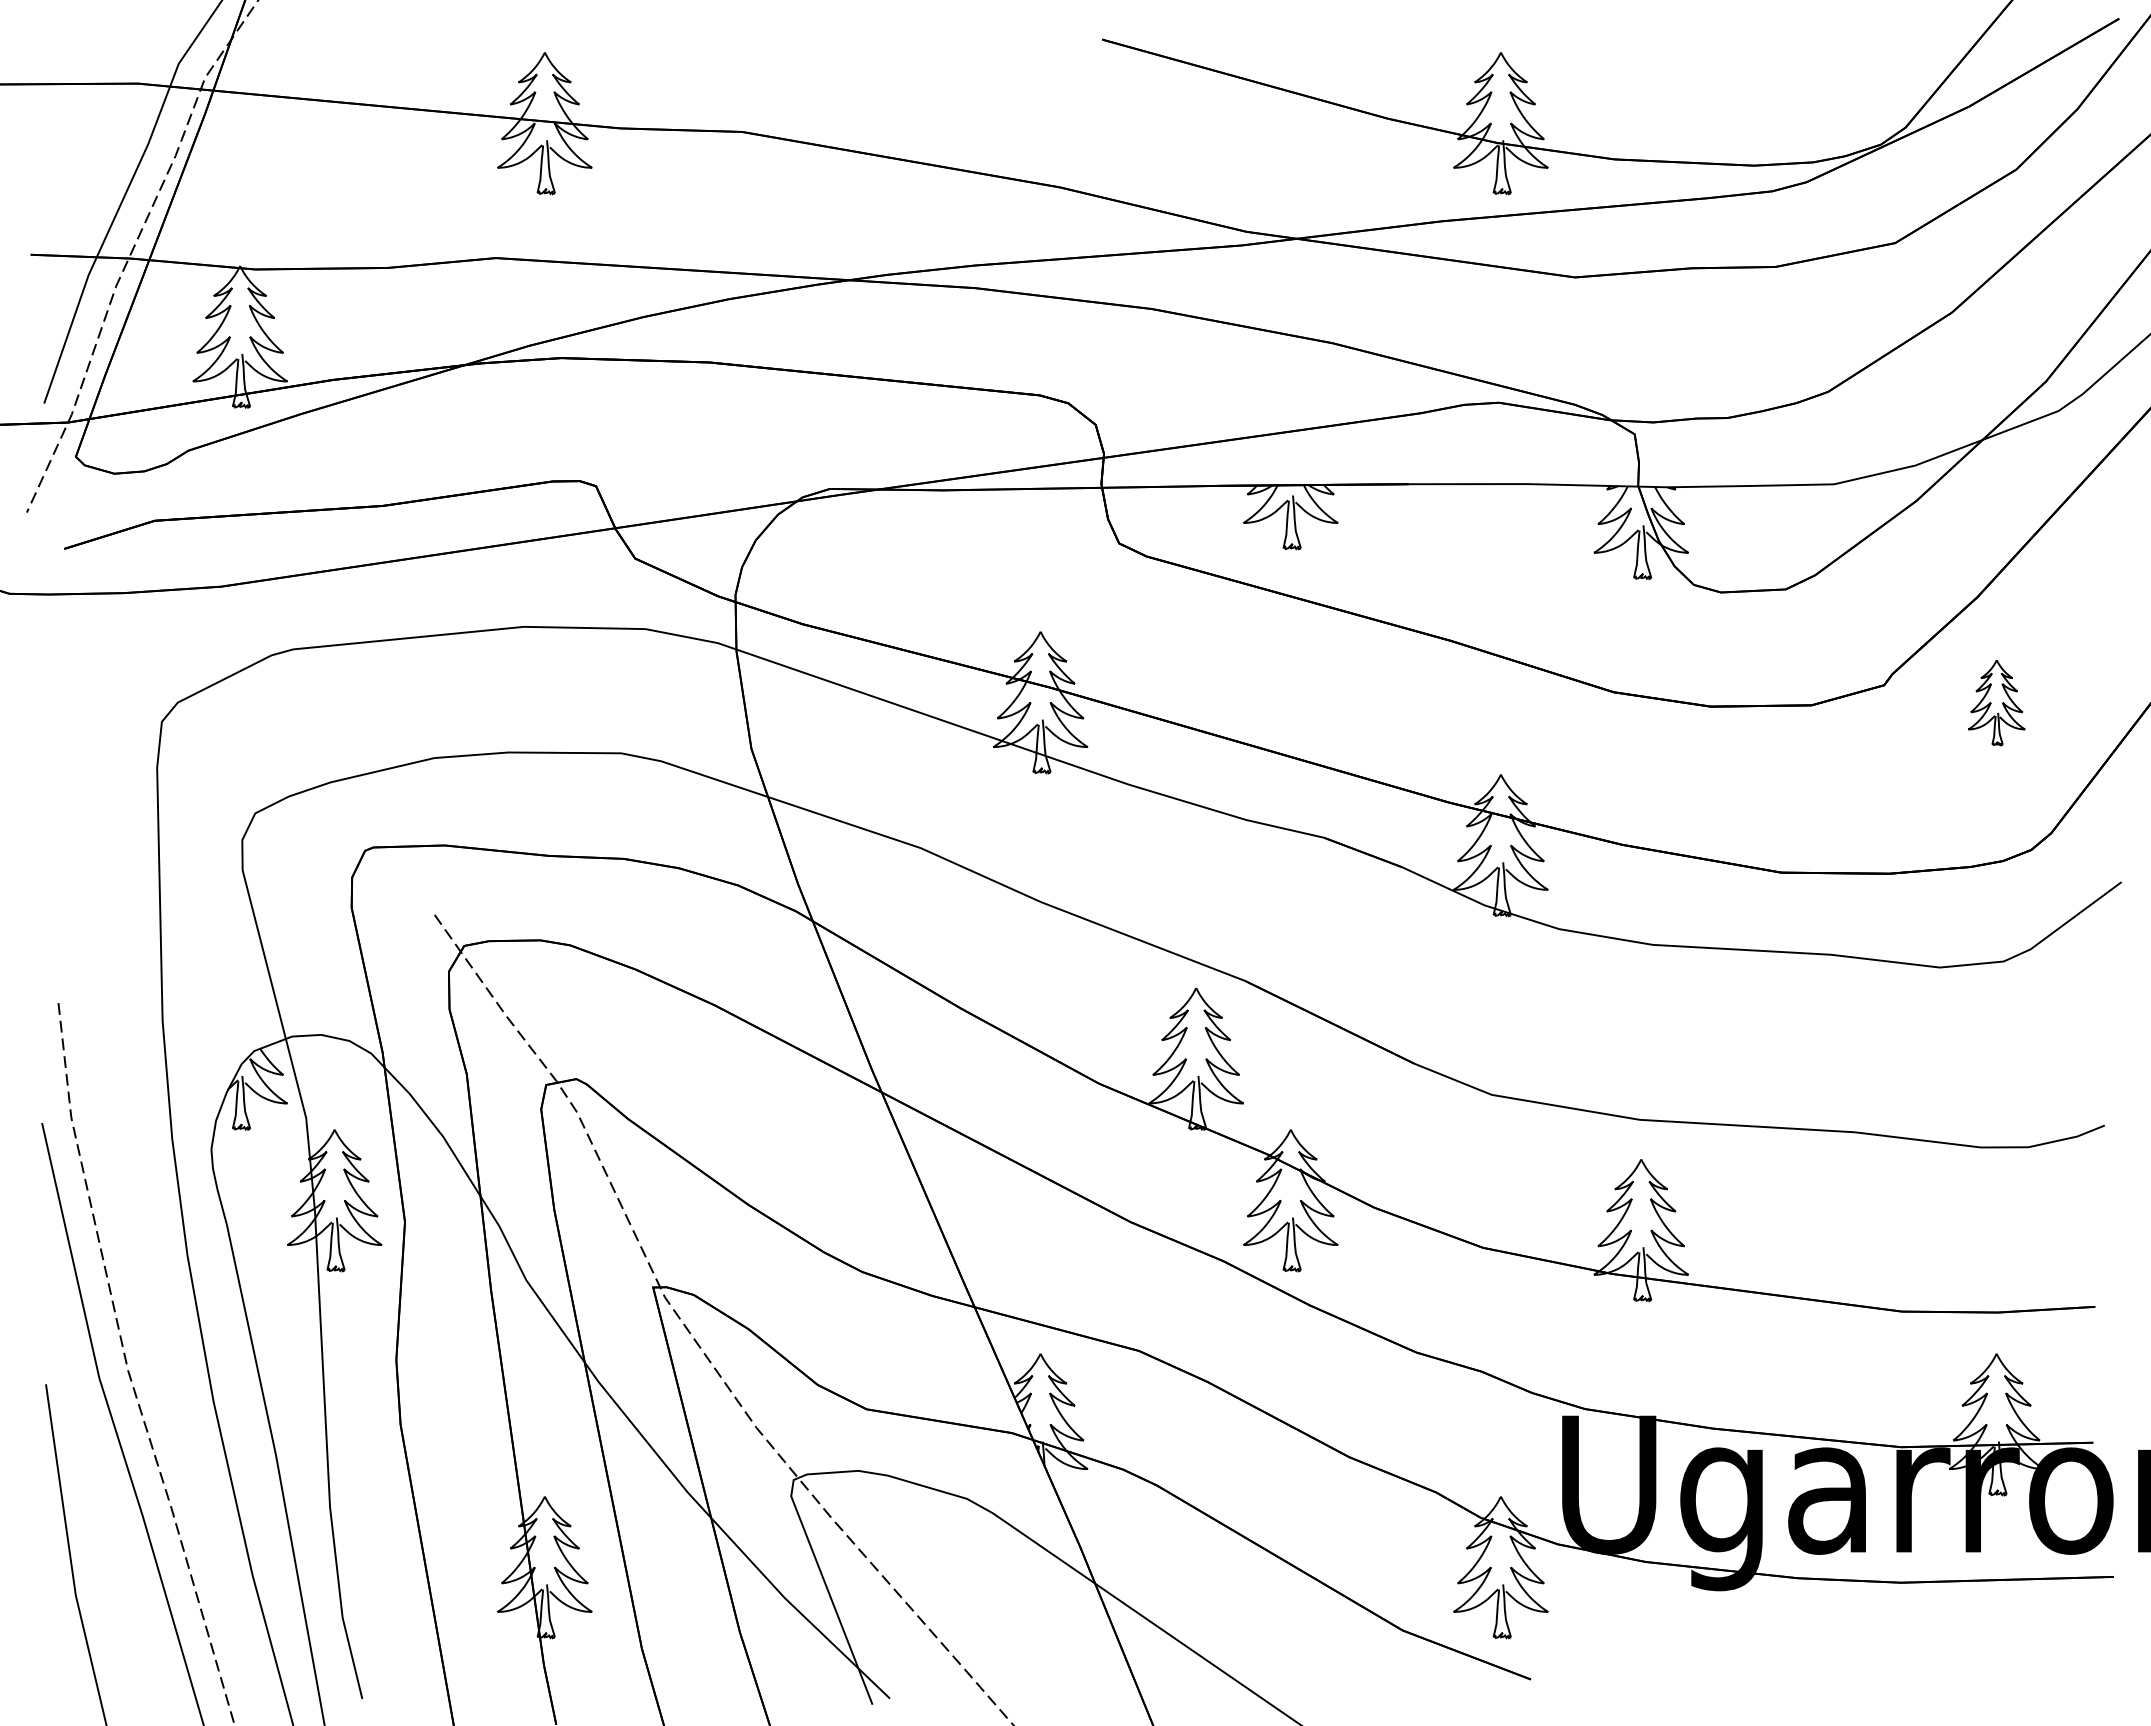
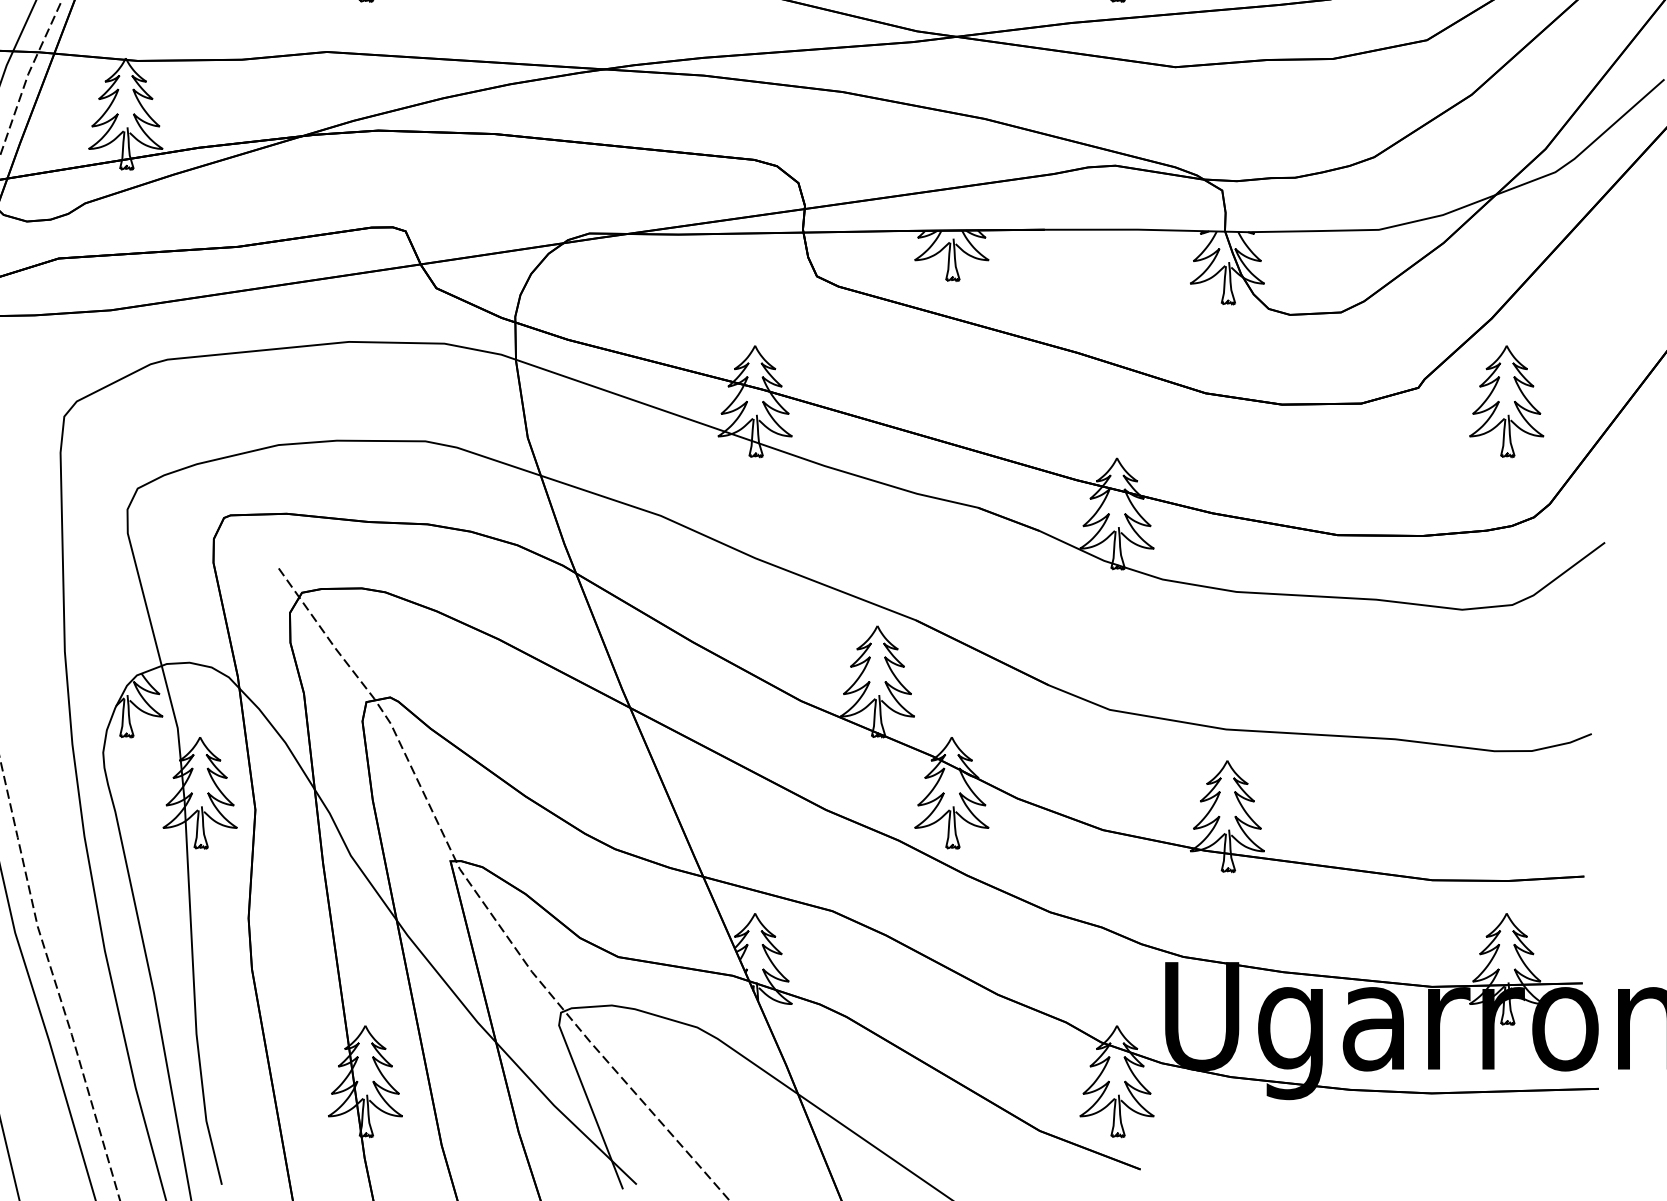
part: (1996, 702) -> (1506, 401), size x1.67

